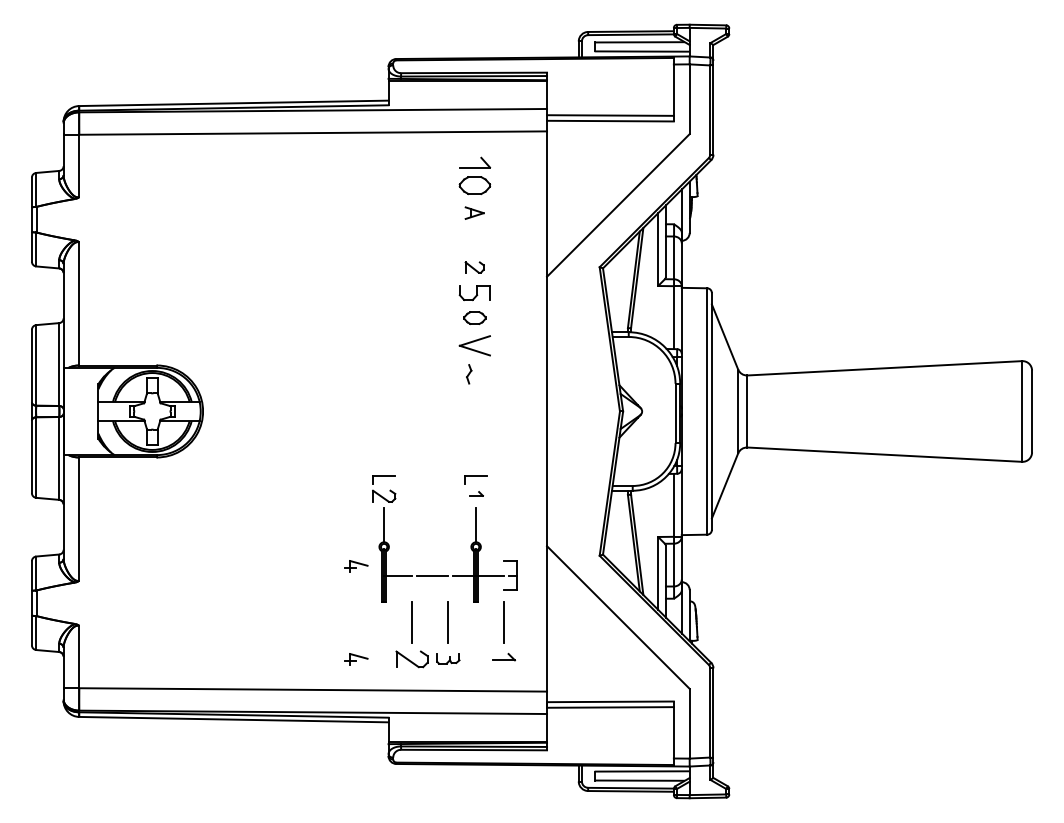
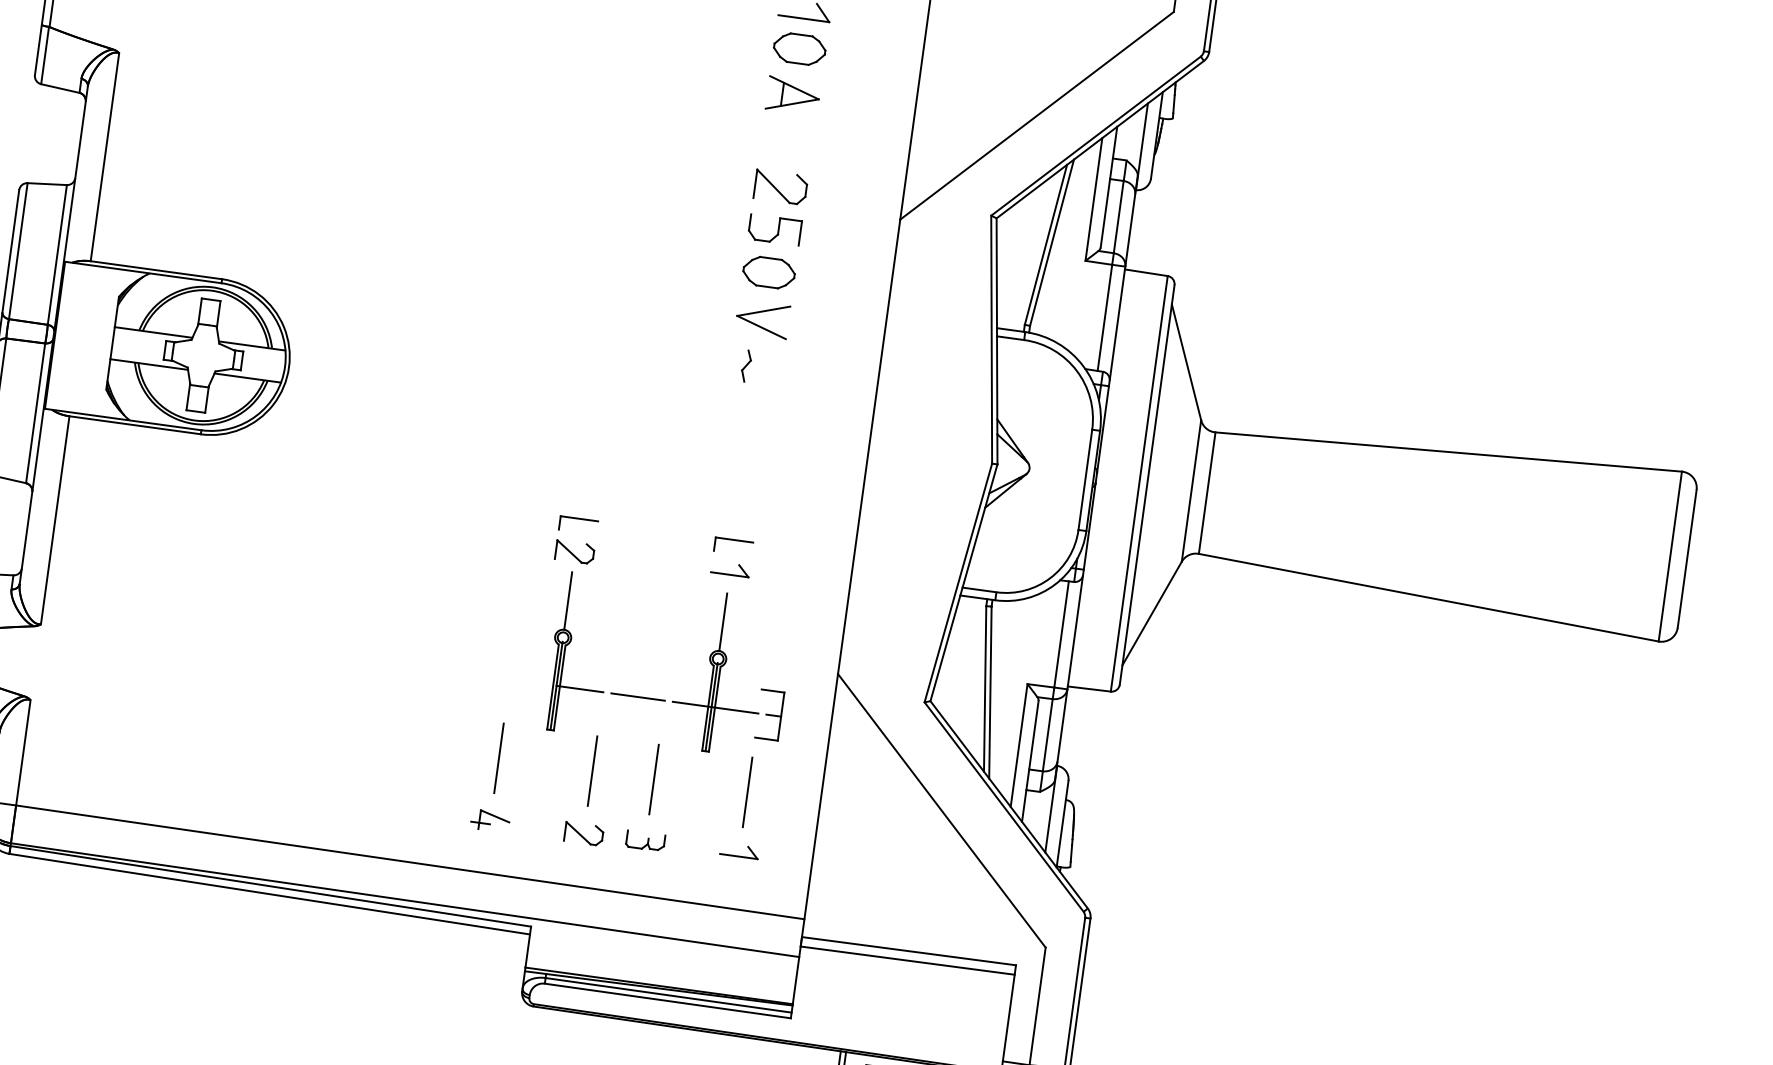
part: (474, 212) -> (792, 94), size x1.67
part: (474, 267) -> (780, 187), size x1.67
part: (474, 317) -> (768, 271), size x1.43
part: (476, 493) -> (731, 568), size x1.67
part: (356, 566) -> (511, 664), removed
line: (356, 621) -> (499, 756), added
part: (411, 659) -> (583, 833), size x0.71

